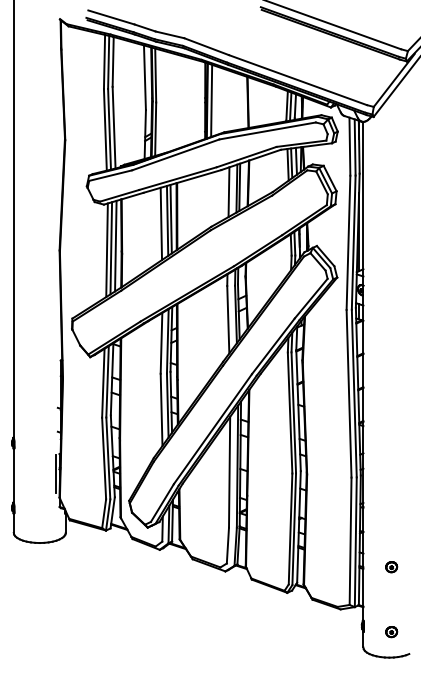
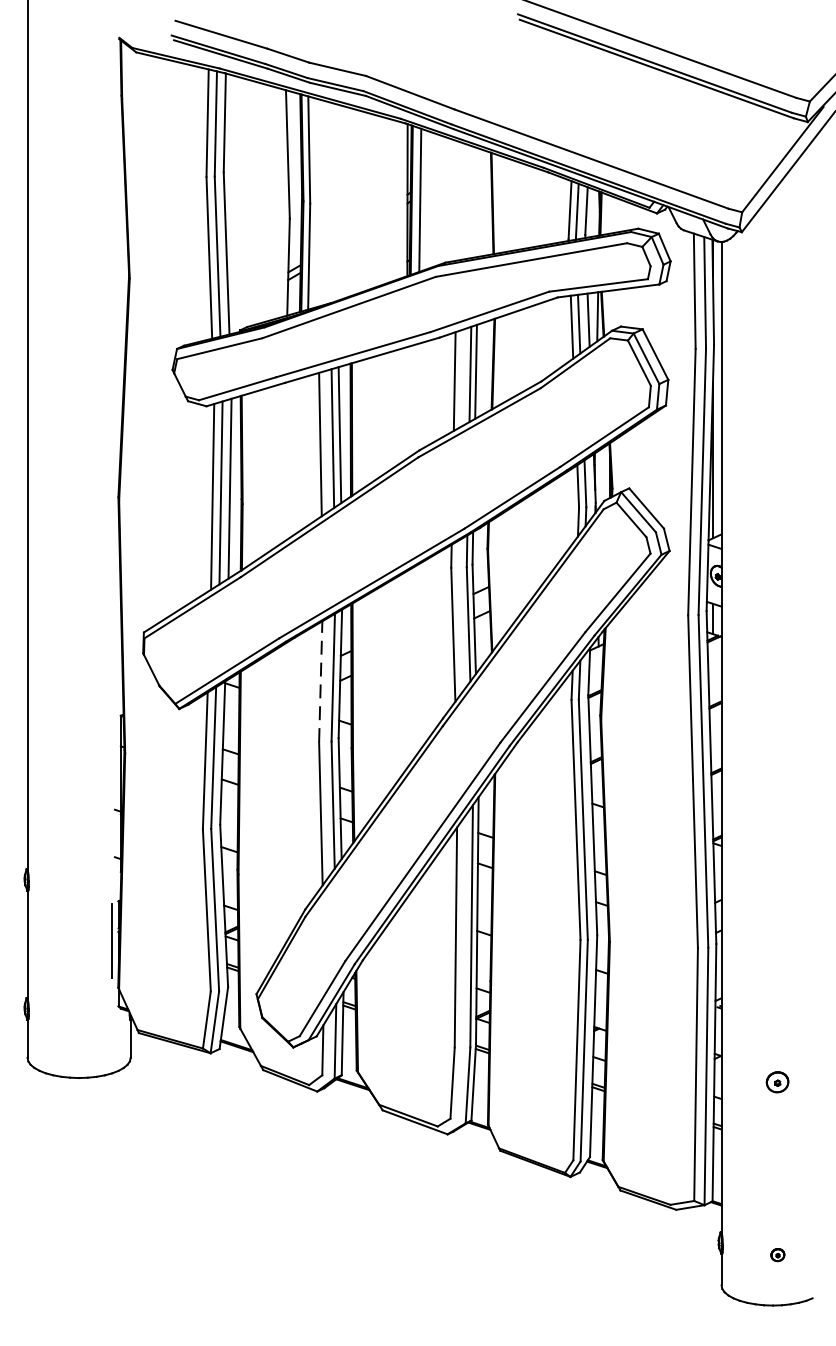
line: (161, 342) -> (320, 679), solid -> dashed
part: (391, 567) -> (777, 1082), moved
part: (391, 632) -> (777, 1255), size x0.6

